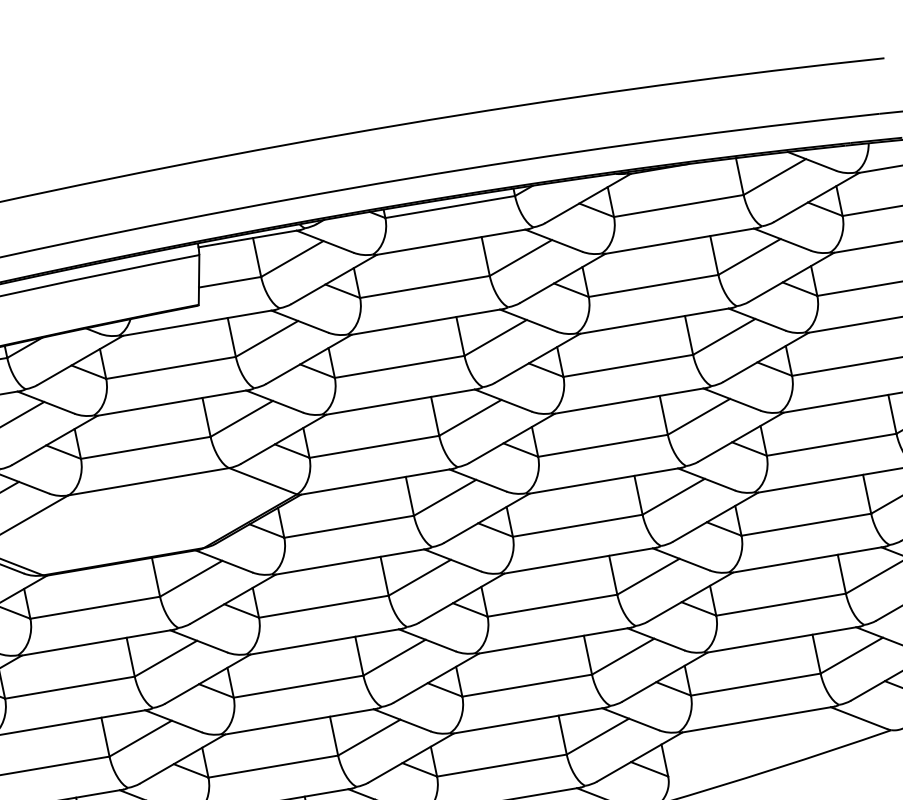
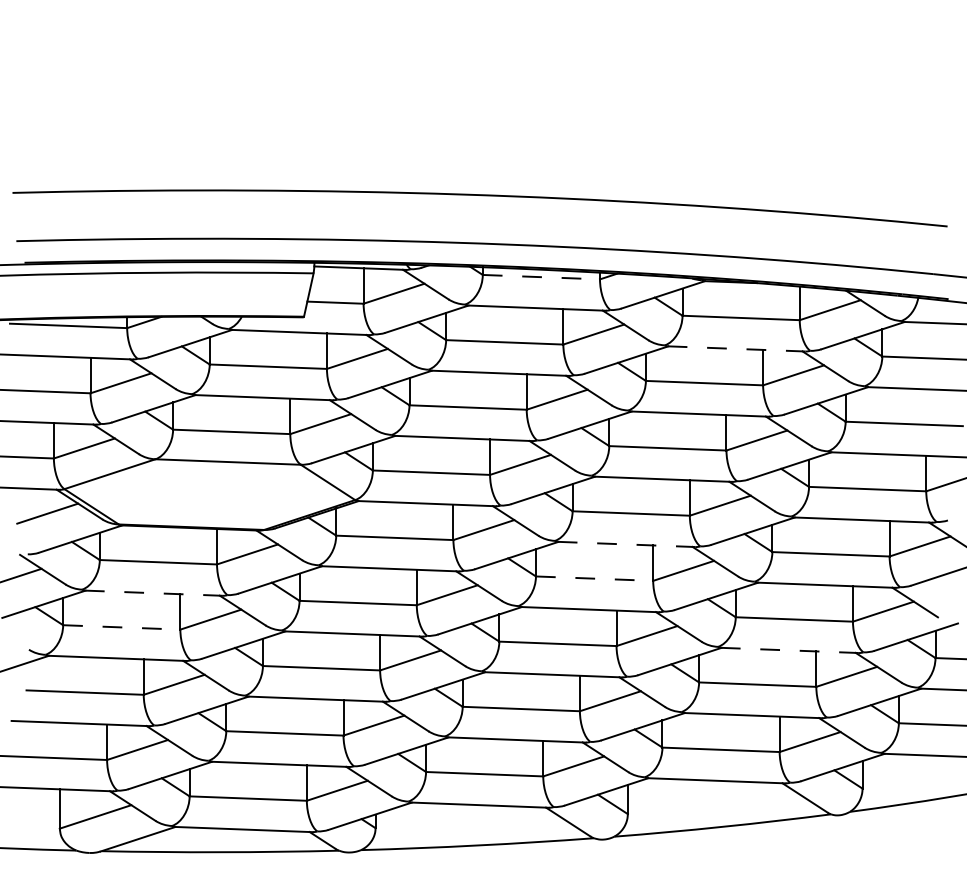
line: (450, 207) -> (541, 277), solid -> dashed
line: (681, 240) -> (737, 348), solid -> dashed
line: (606, 480) -> (627, 544), solid -> dashed
line: (577, 525) -> (594, 578), solid -> dashed
line: (809, 559) -> (790, 650), solid -> dashed
line: (98, 642) -> (154, 593), solid -> dashed
line: (69, 687) -> (121, 627), solid -> dashed

